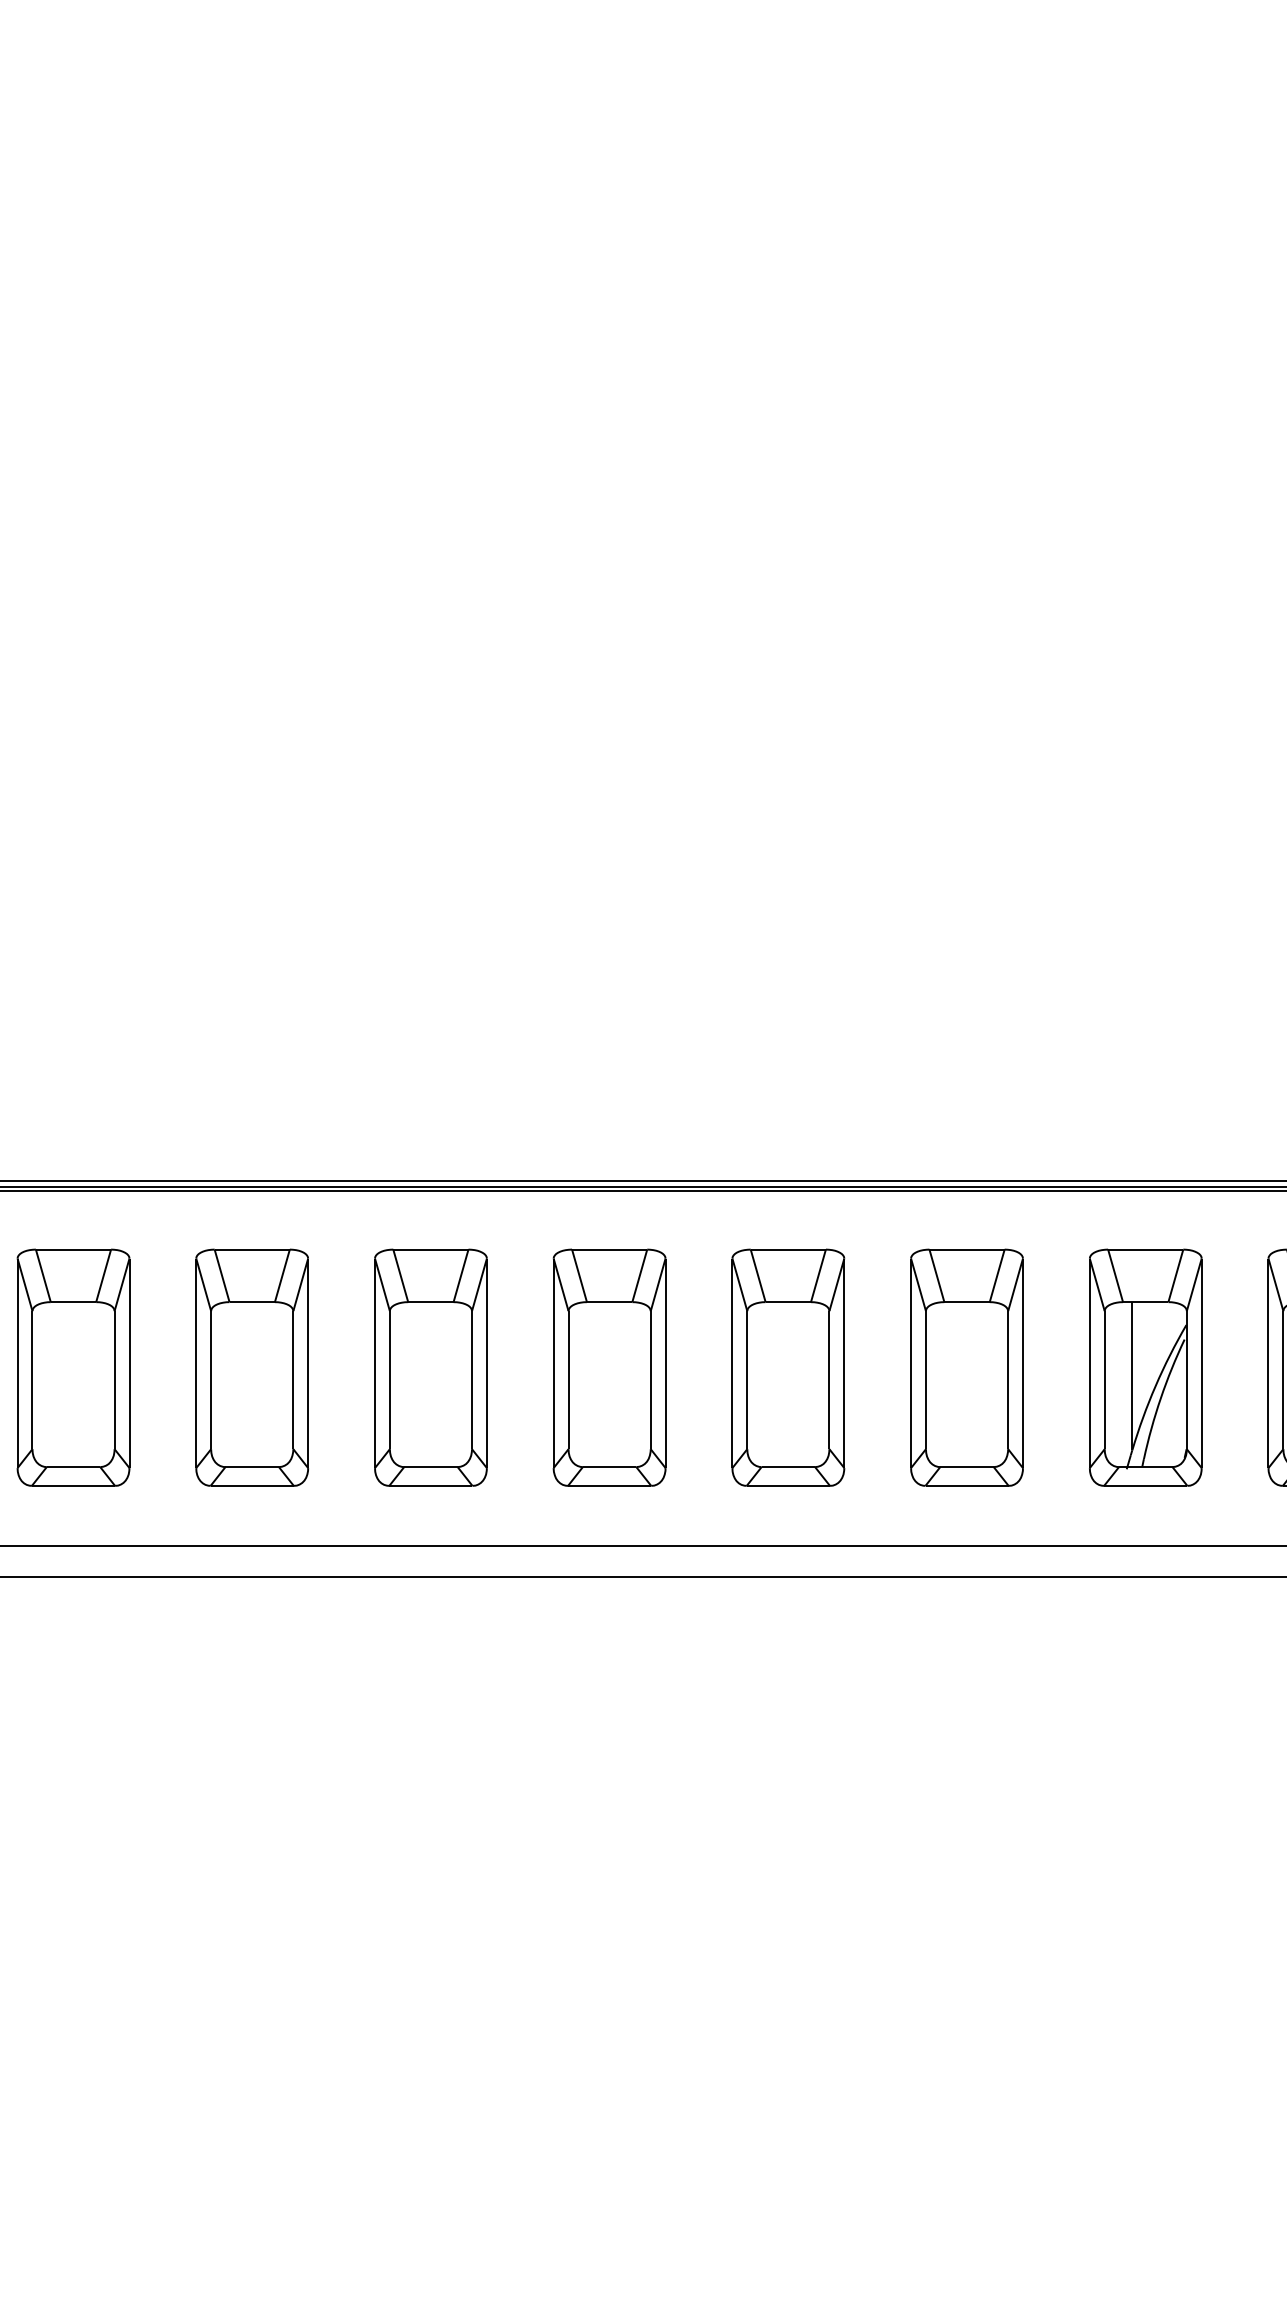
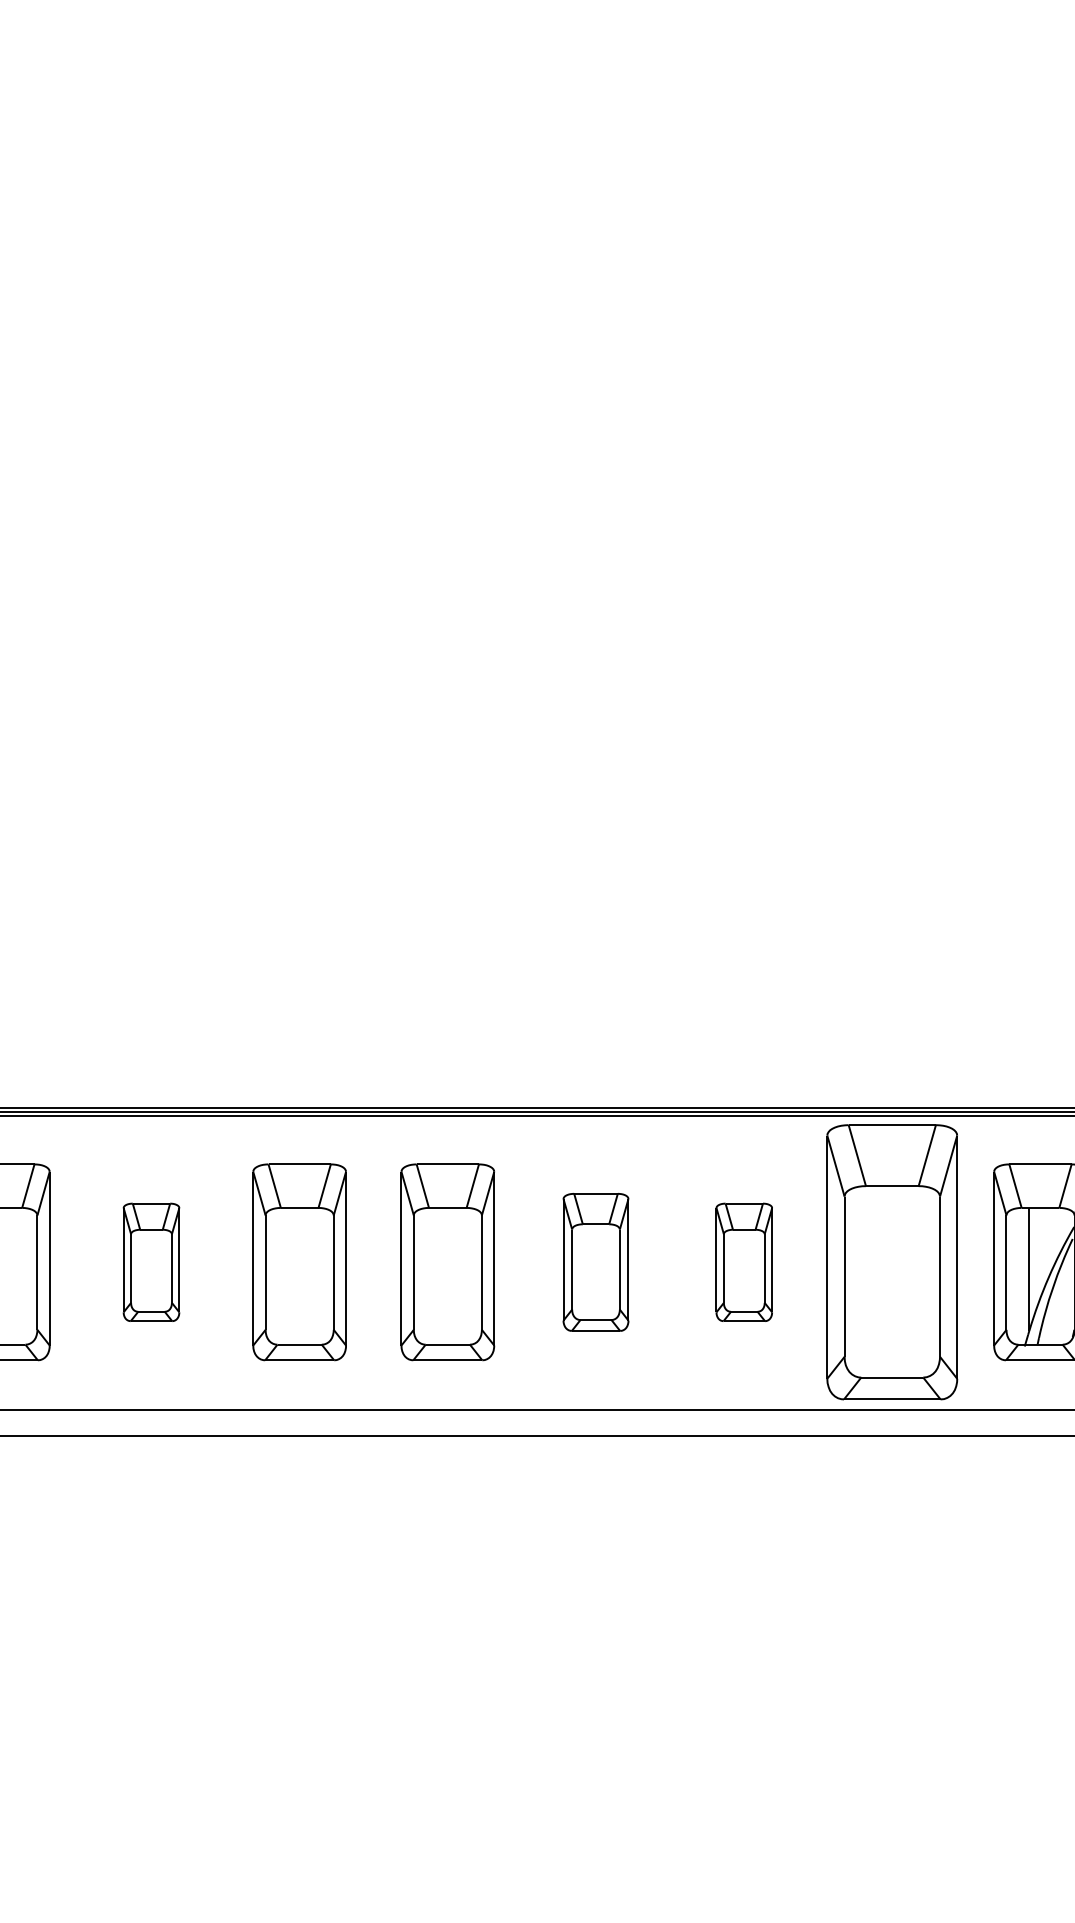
part: (73, 1367) -> (151, 1262), size x0.6
part: (609, 1367) -> (595, 1262), size x0.7
part: (788, 1367) -> (744, 1262), size x0.6
part: (967, 1367) -> (892, 1262), size x1.4

